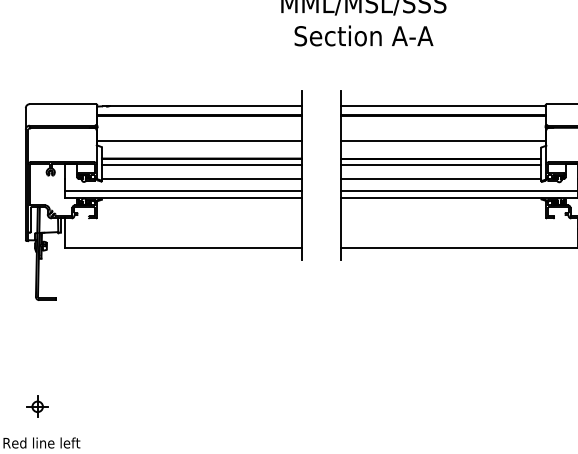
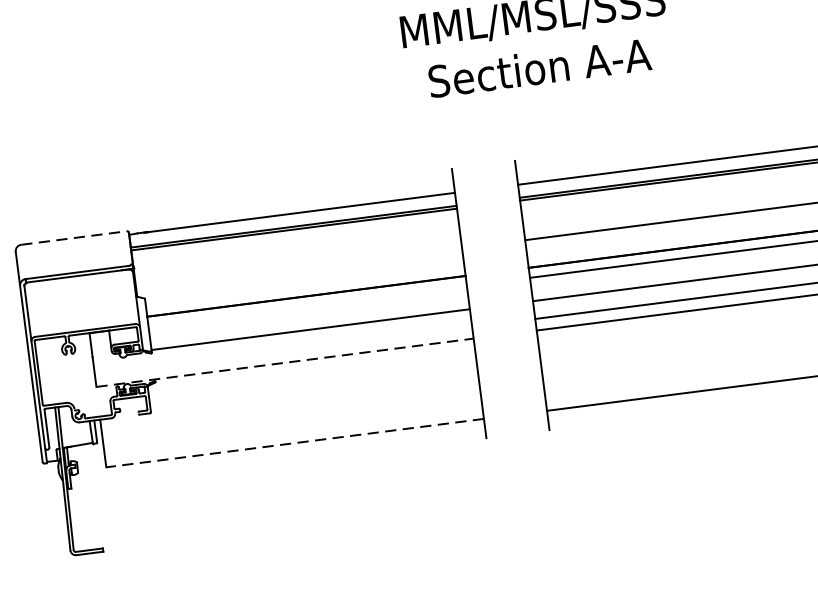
line: (63, 104) -> (75, 238), solid -> dashed
line: (199, 141) -> (299, 269), removed
line: (201, 164) -> (307, 305), removed
line: (182, 190) -> (282, 351), removed
line: (183, 197) -> (285, 362), solid -> dashed
line: (183, 248) -> (295, 443), solid -> dashed

